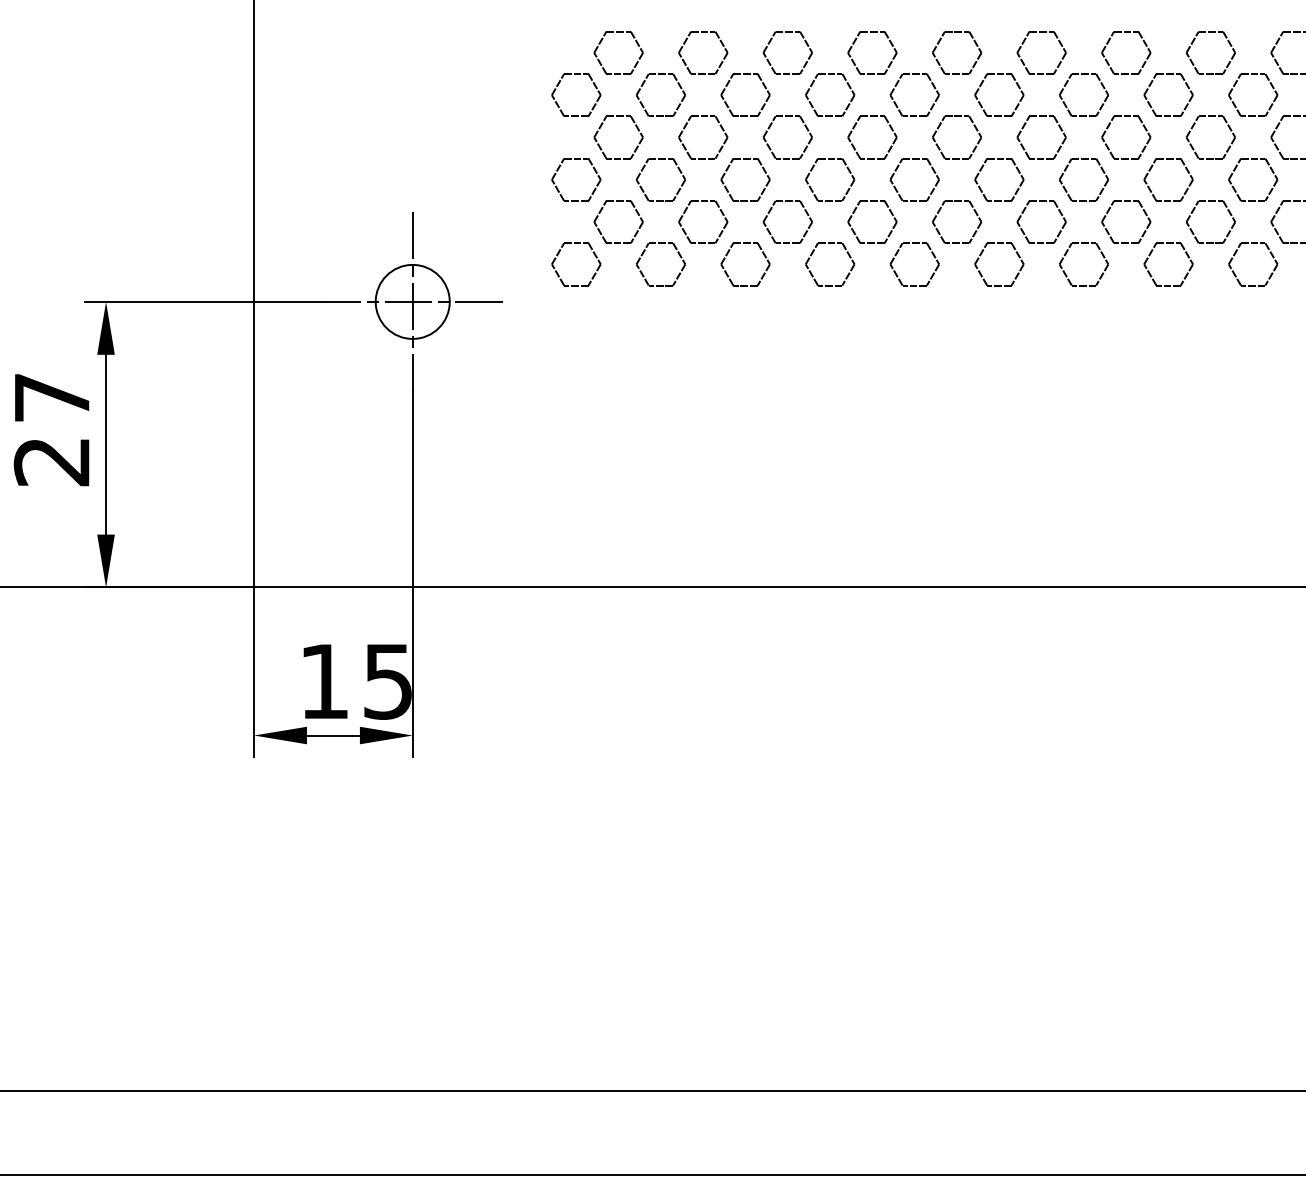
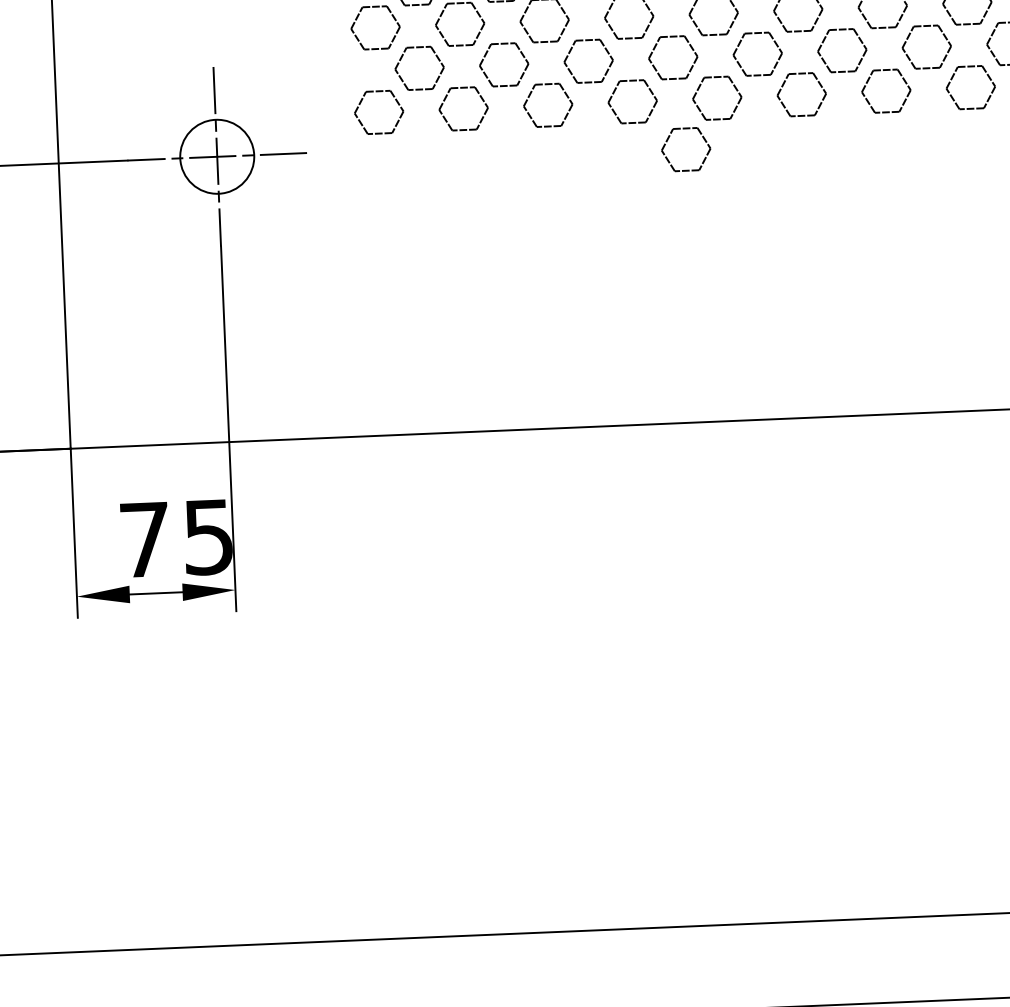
part: (864, 324) -> (669, 160), added
text: (324, 681) -> (144, 539), 15 -> 75

